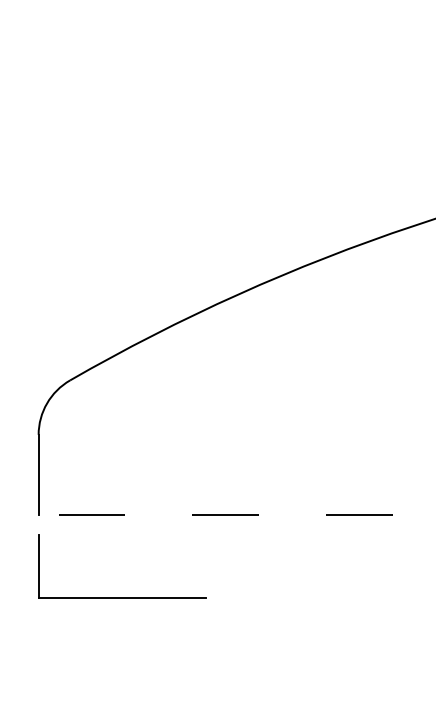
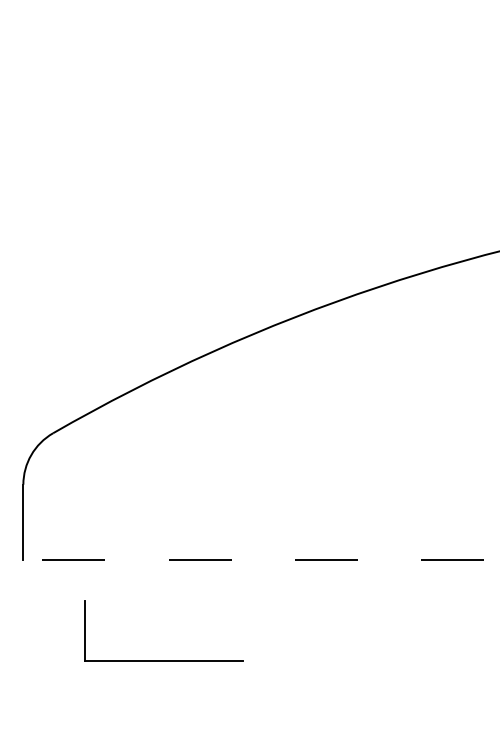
part: (121, 597) -> (163, 660), moved

